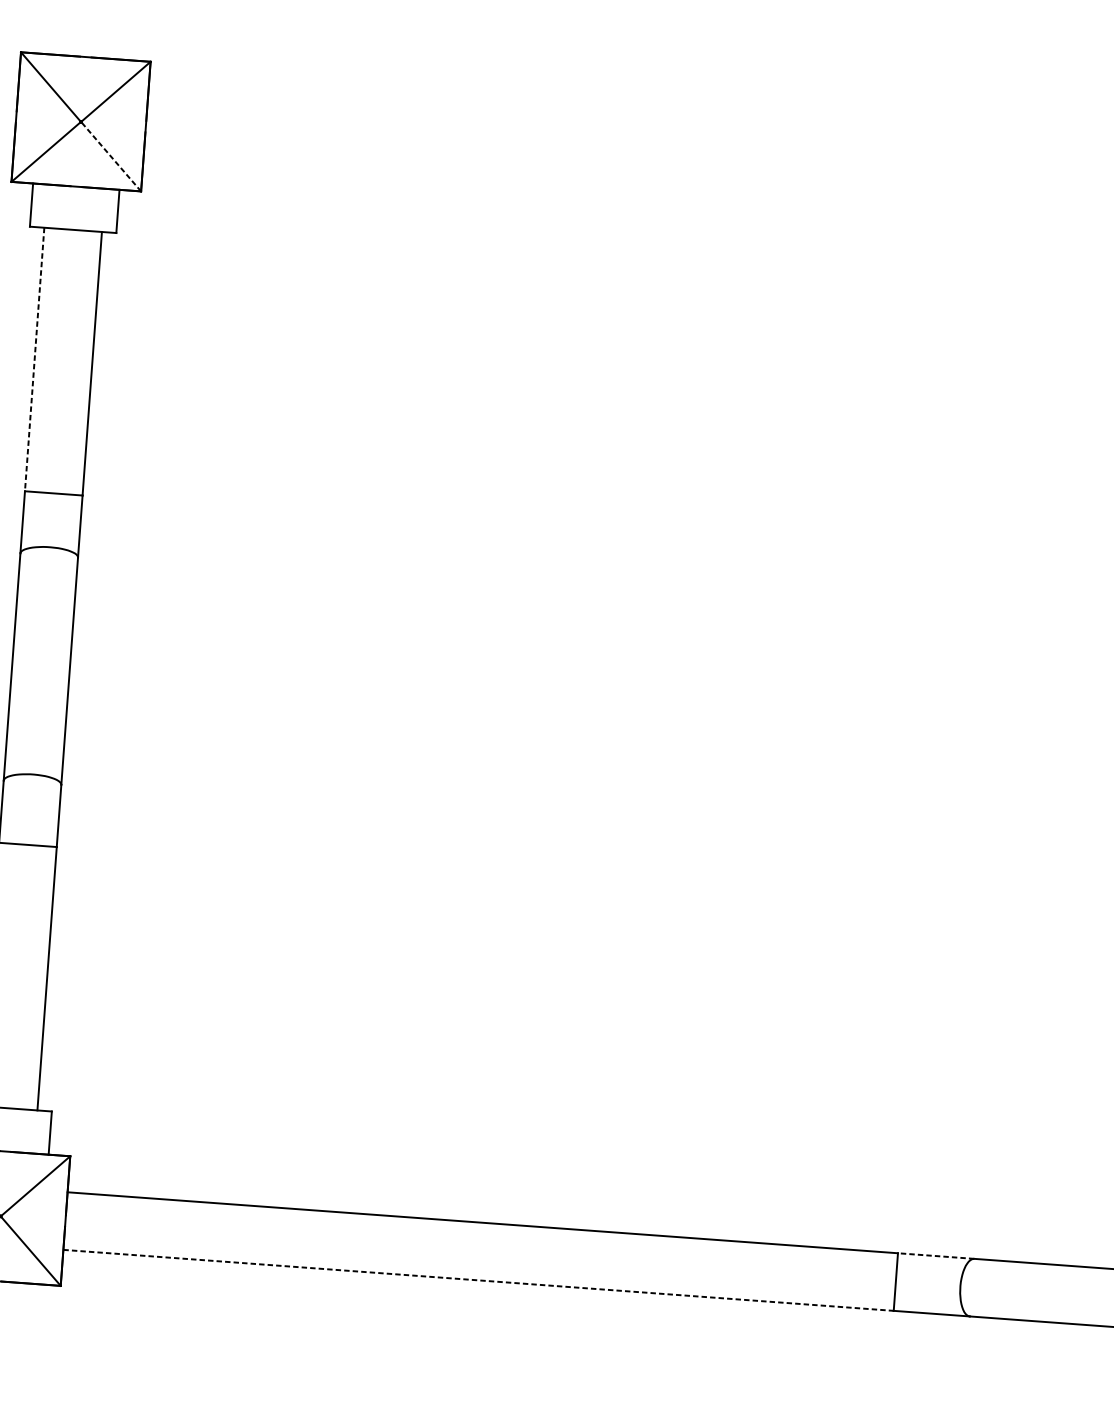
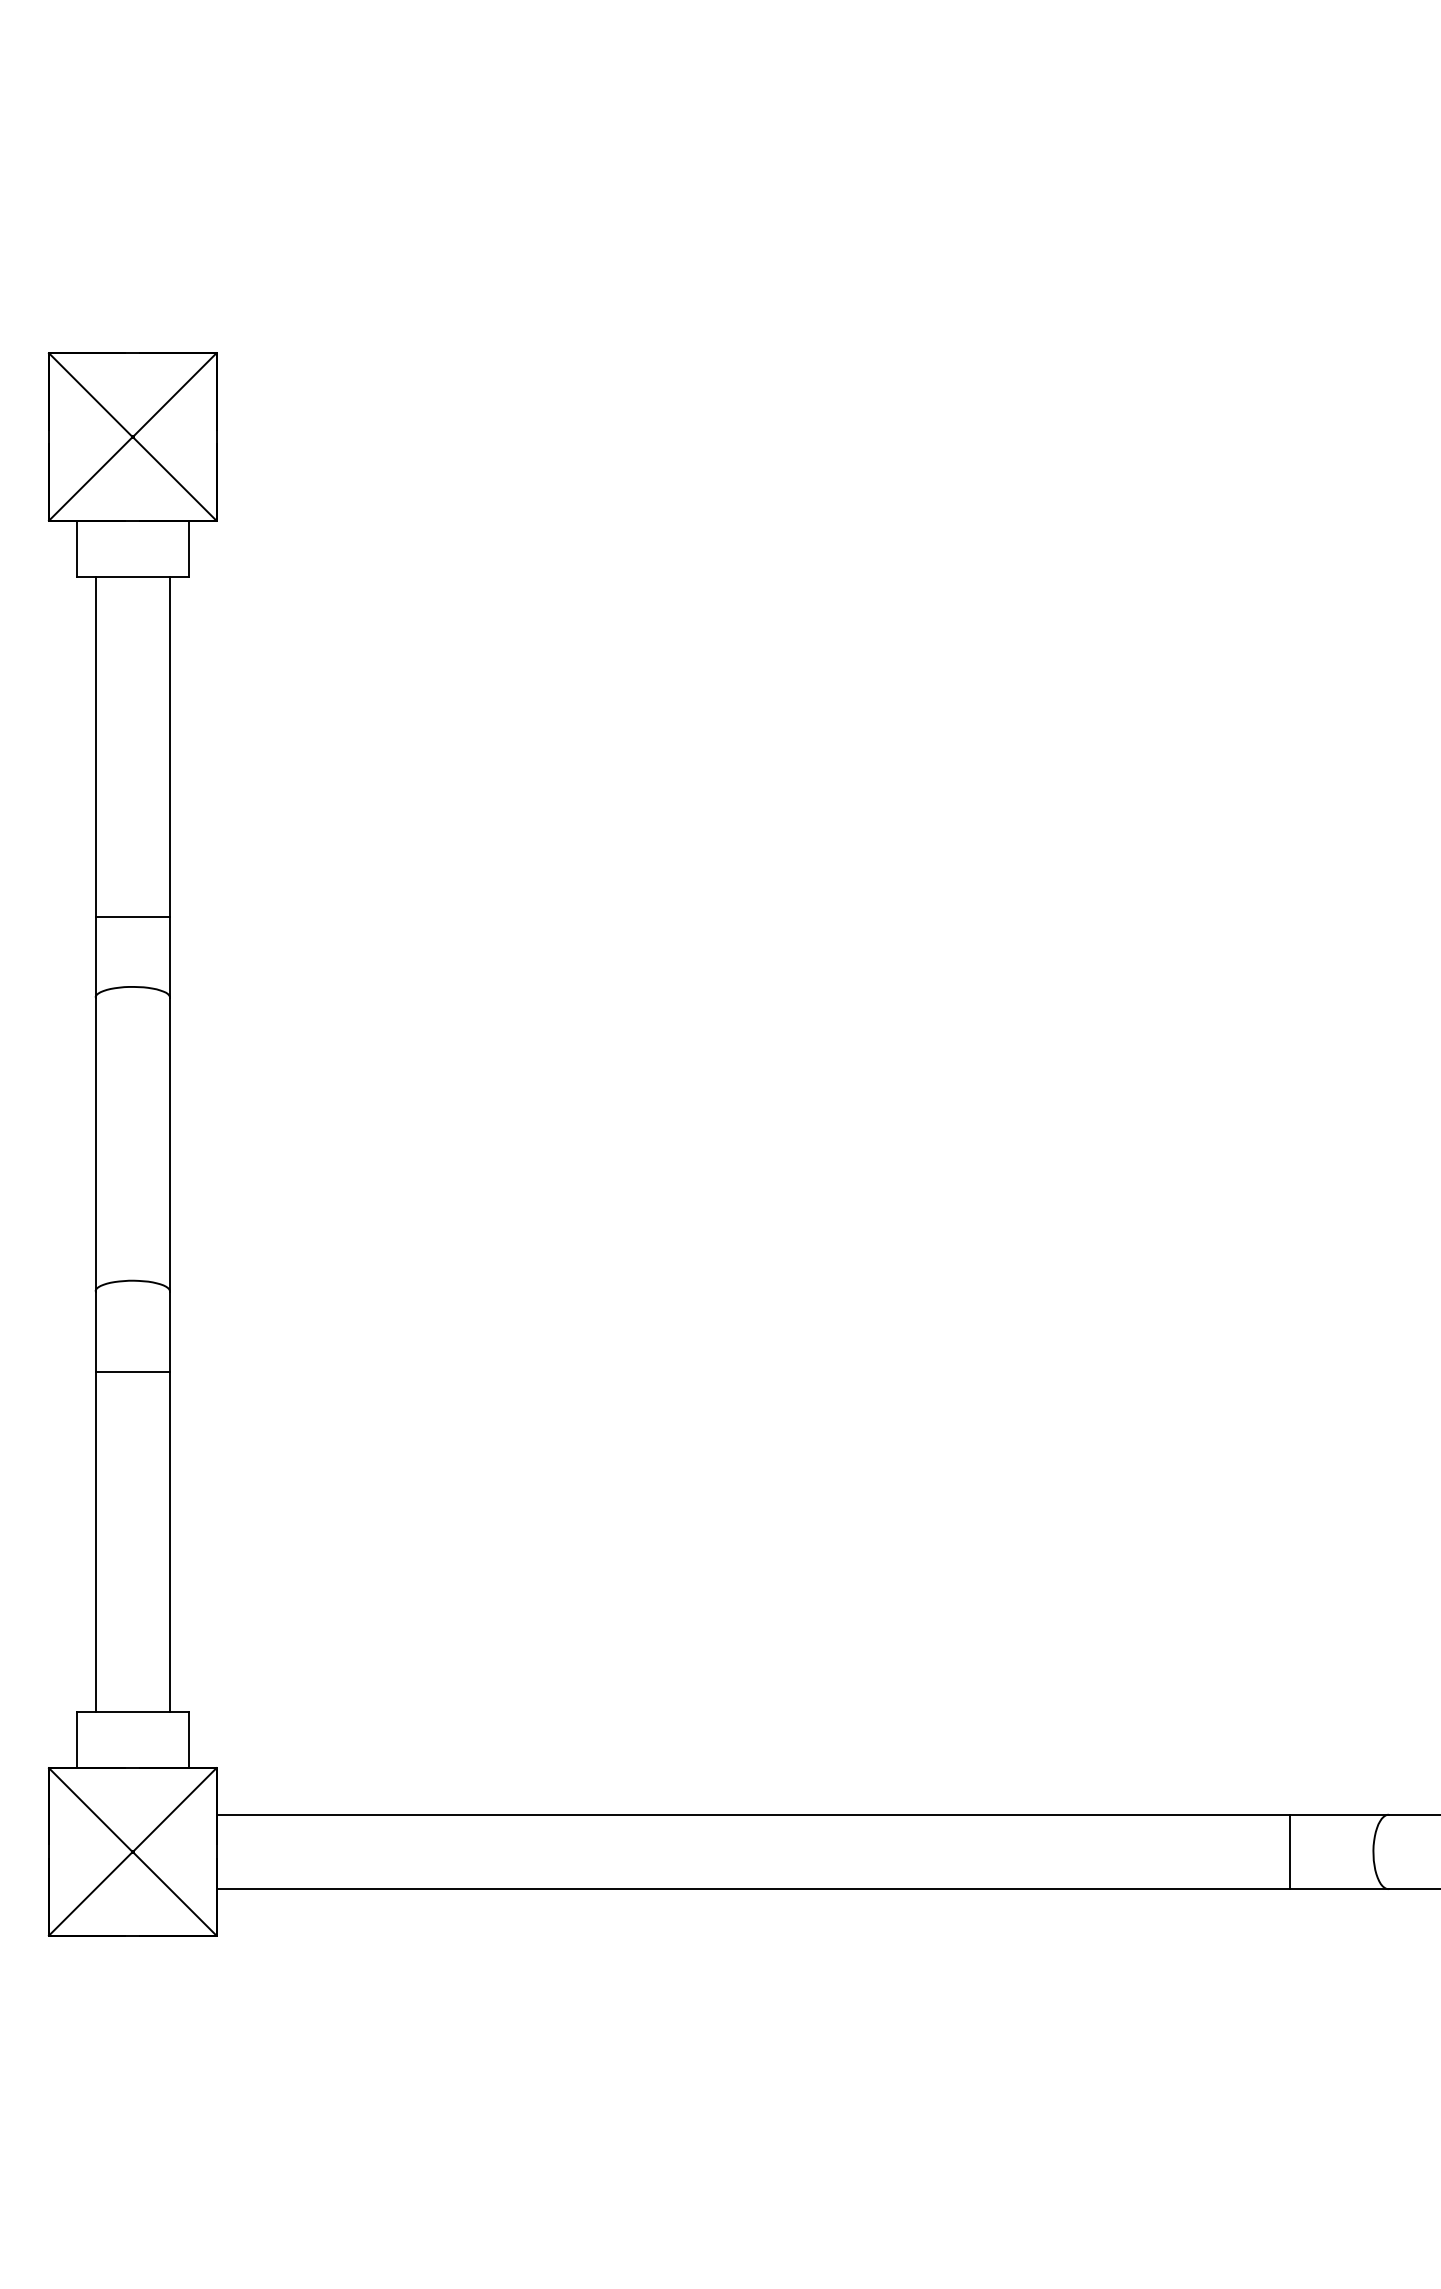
line: (111, 157) -> (175, 479), dashed -> solid
line: (34, 359) -> (95, 747), dashed -> solid
line: (935, 1255) -> (1338, 1814), dashed -> solid
line: (478, 1280) -> (753, 1889), dashed -> solid

